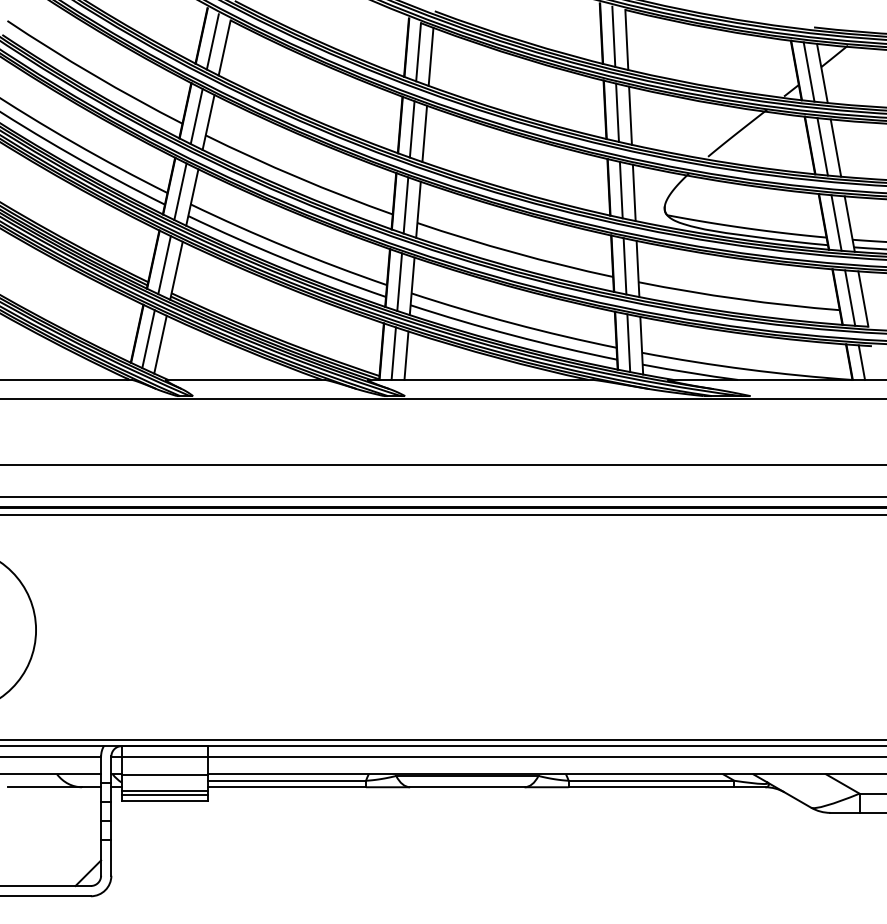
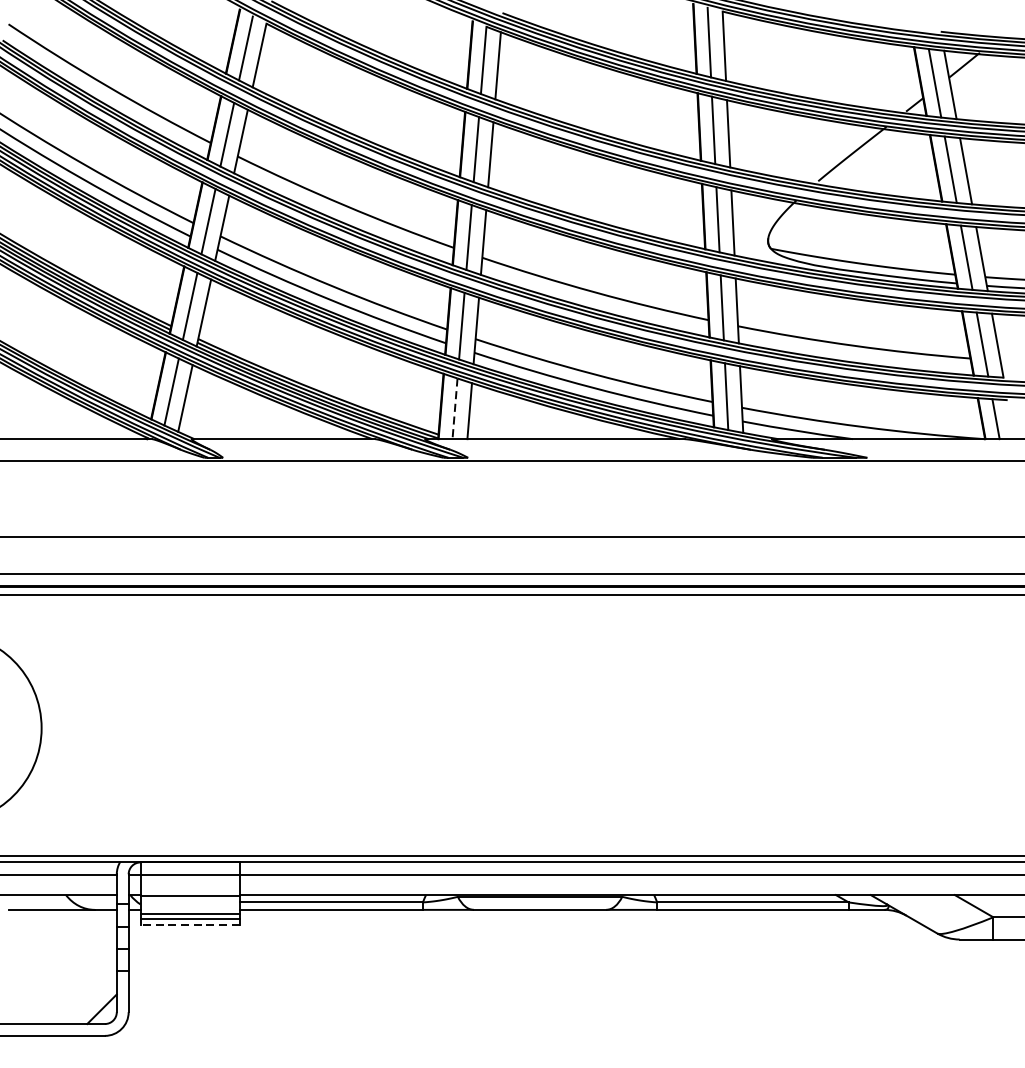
line: (393, 354) -> (454, 409), solid -> dashed
line: (164, 800) -> (190, 925), solid -> dashed

